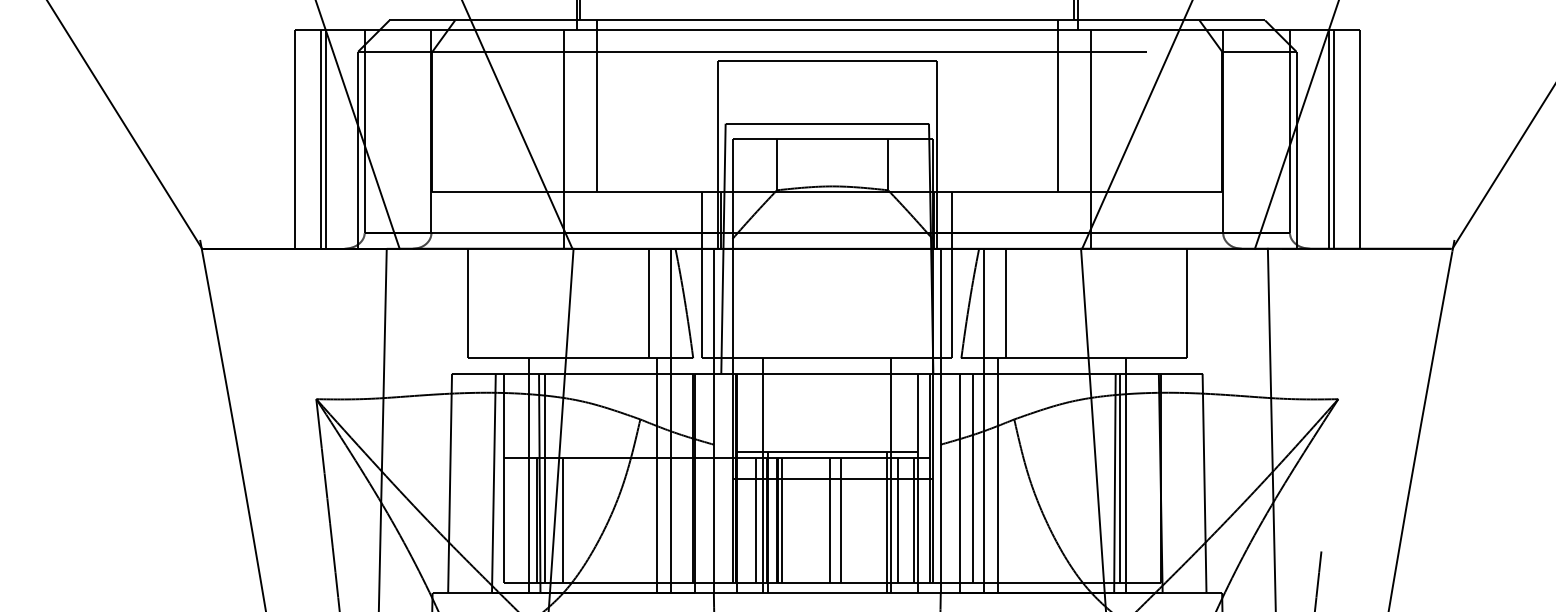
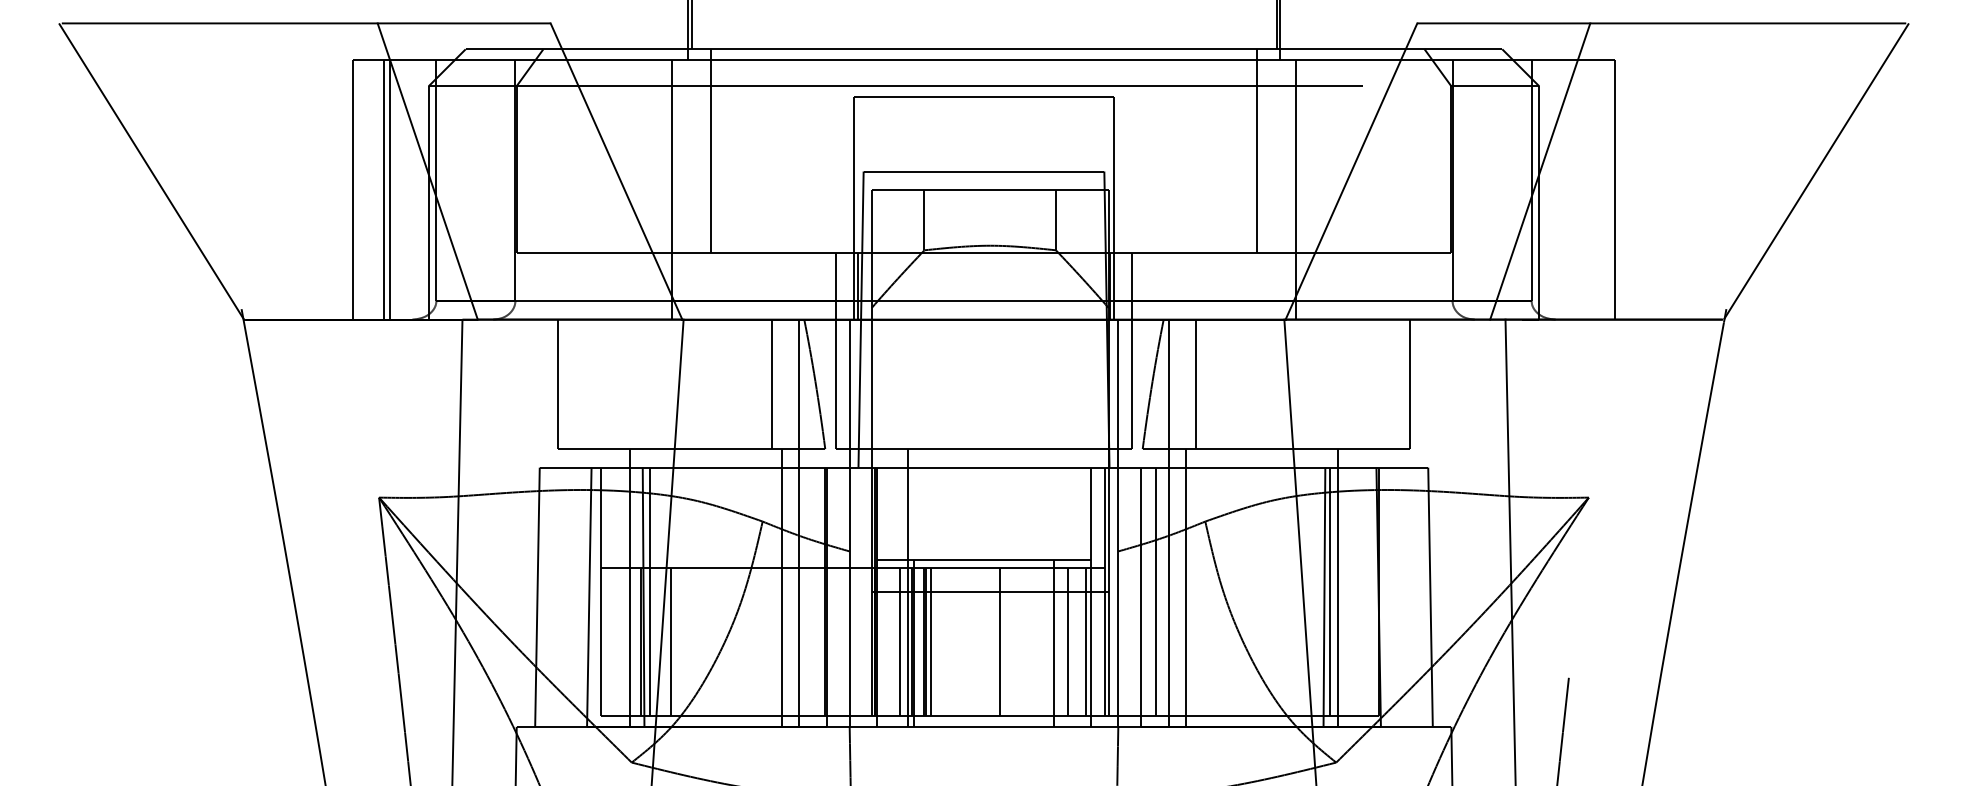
line: (1328, 138) -> (1577, 189), removed
line: (1333, 138) -> (1583, 189), removed
line: (891, 475) -> (1059, 587), removed
line: (830, 520) -> (987, 641), removed

